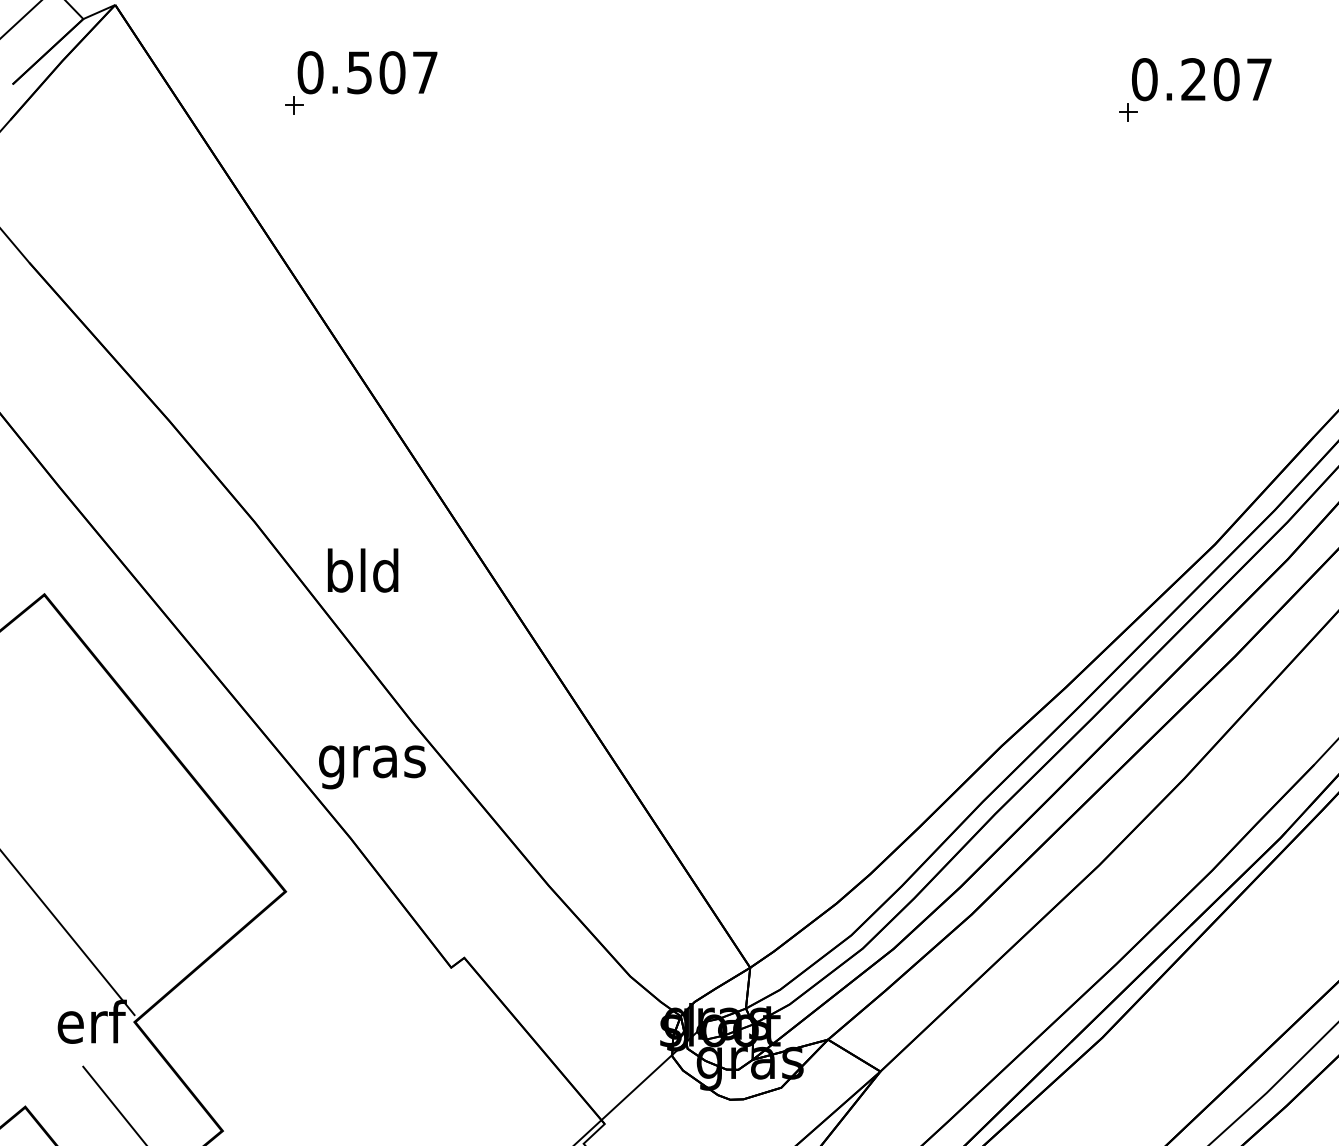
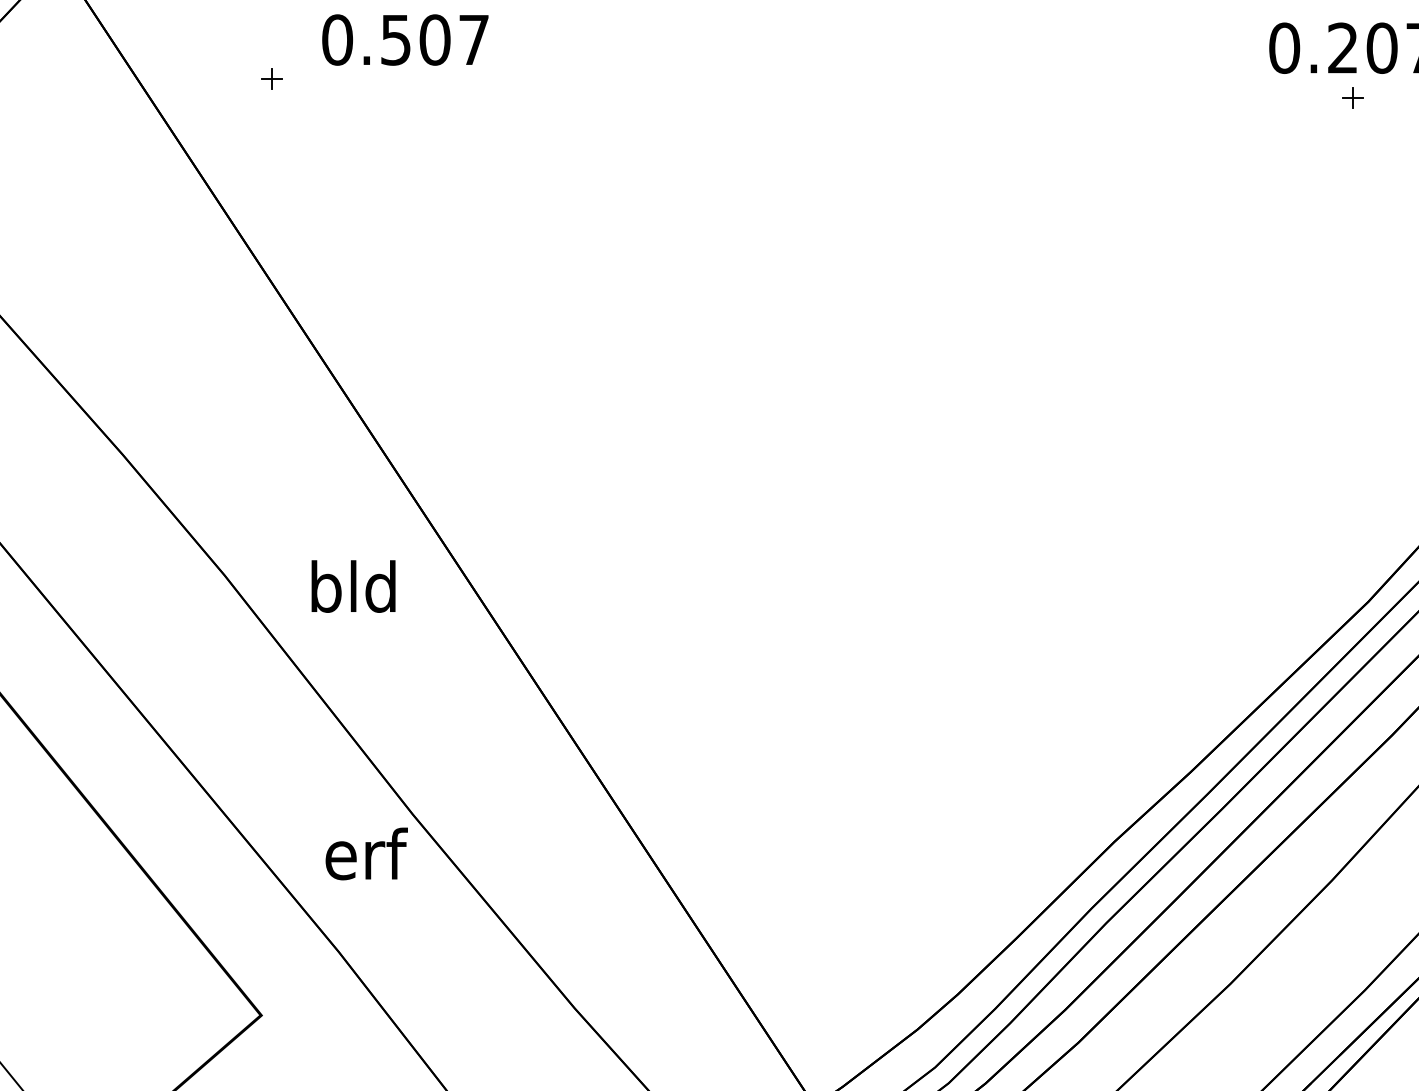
text: (367, 72) -> (405, 39), moved
part: (1128, 112) -> (1353, 98), moved
text: (362, 570) -> (352, 586), moved
text: (372, 761) -> (364, 860), gras -> erf

